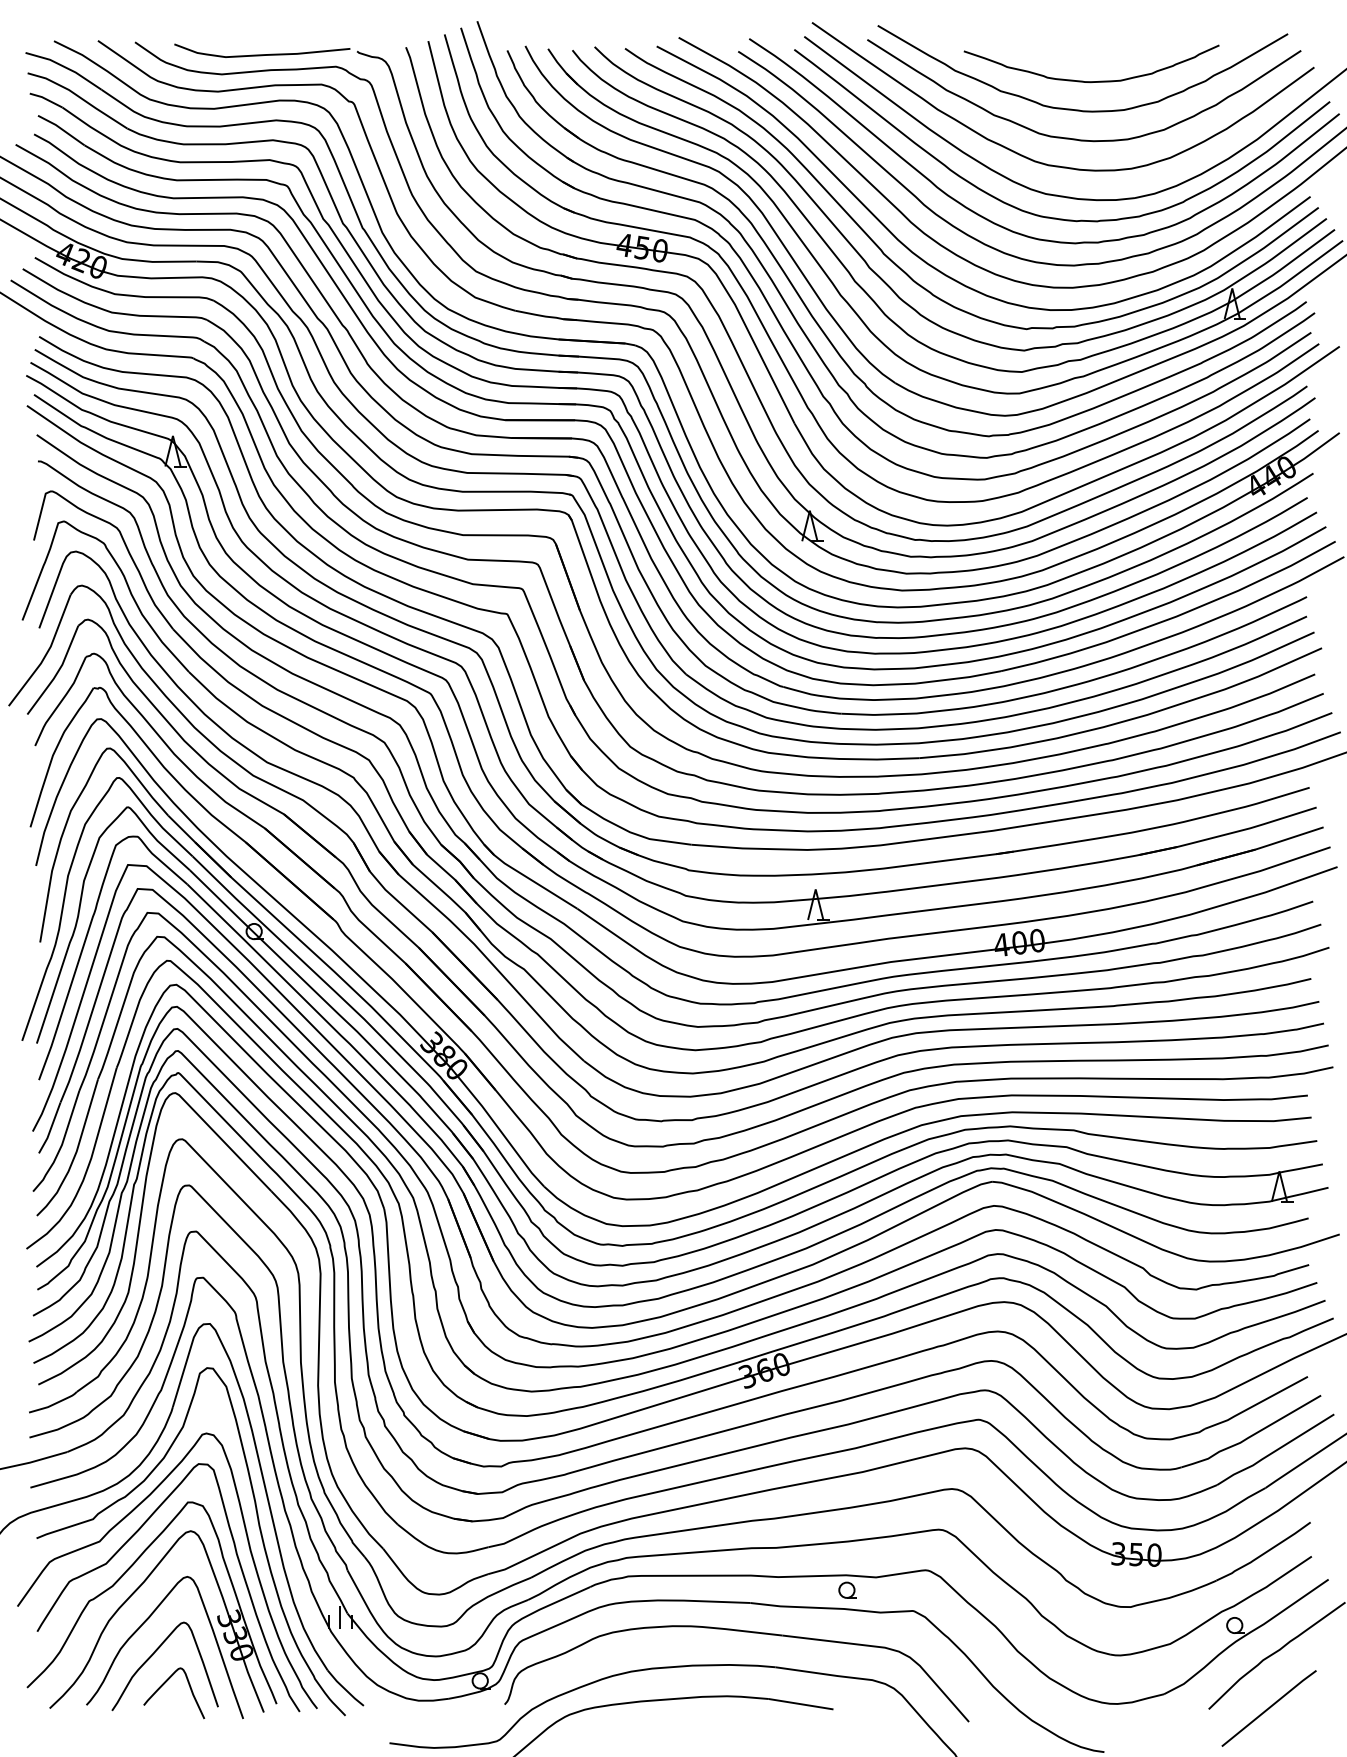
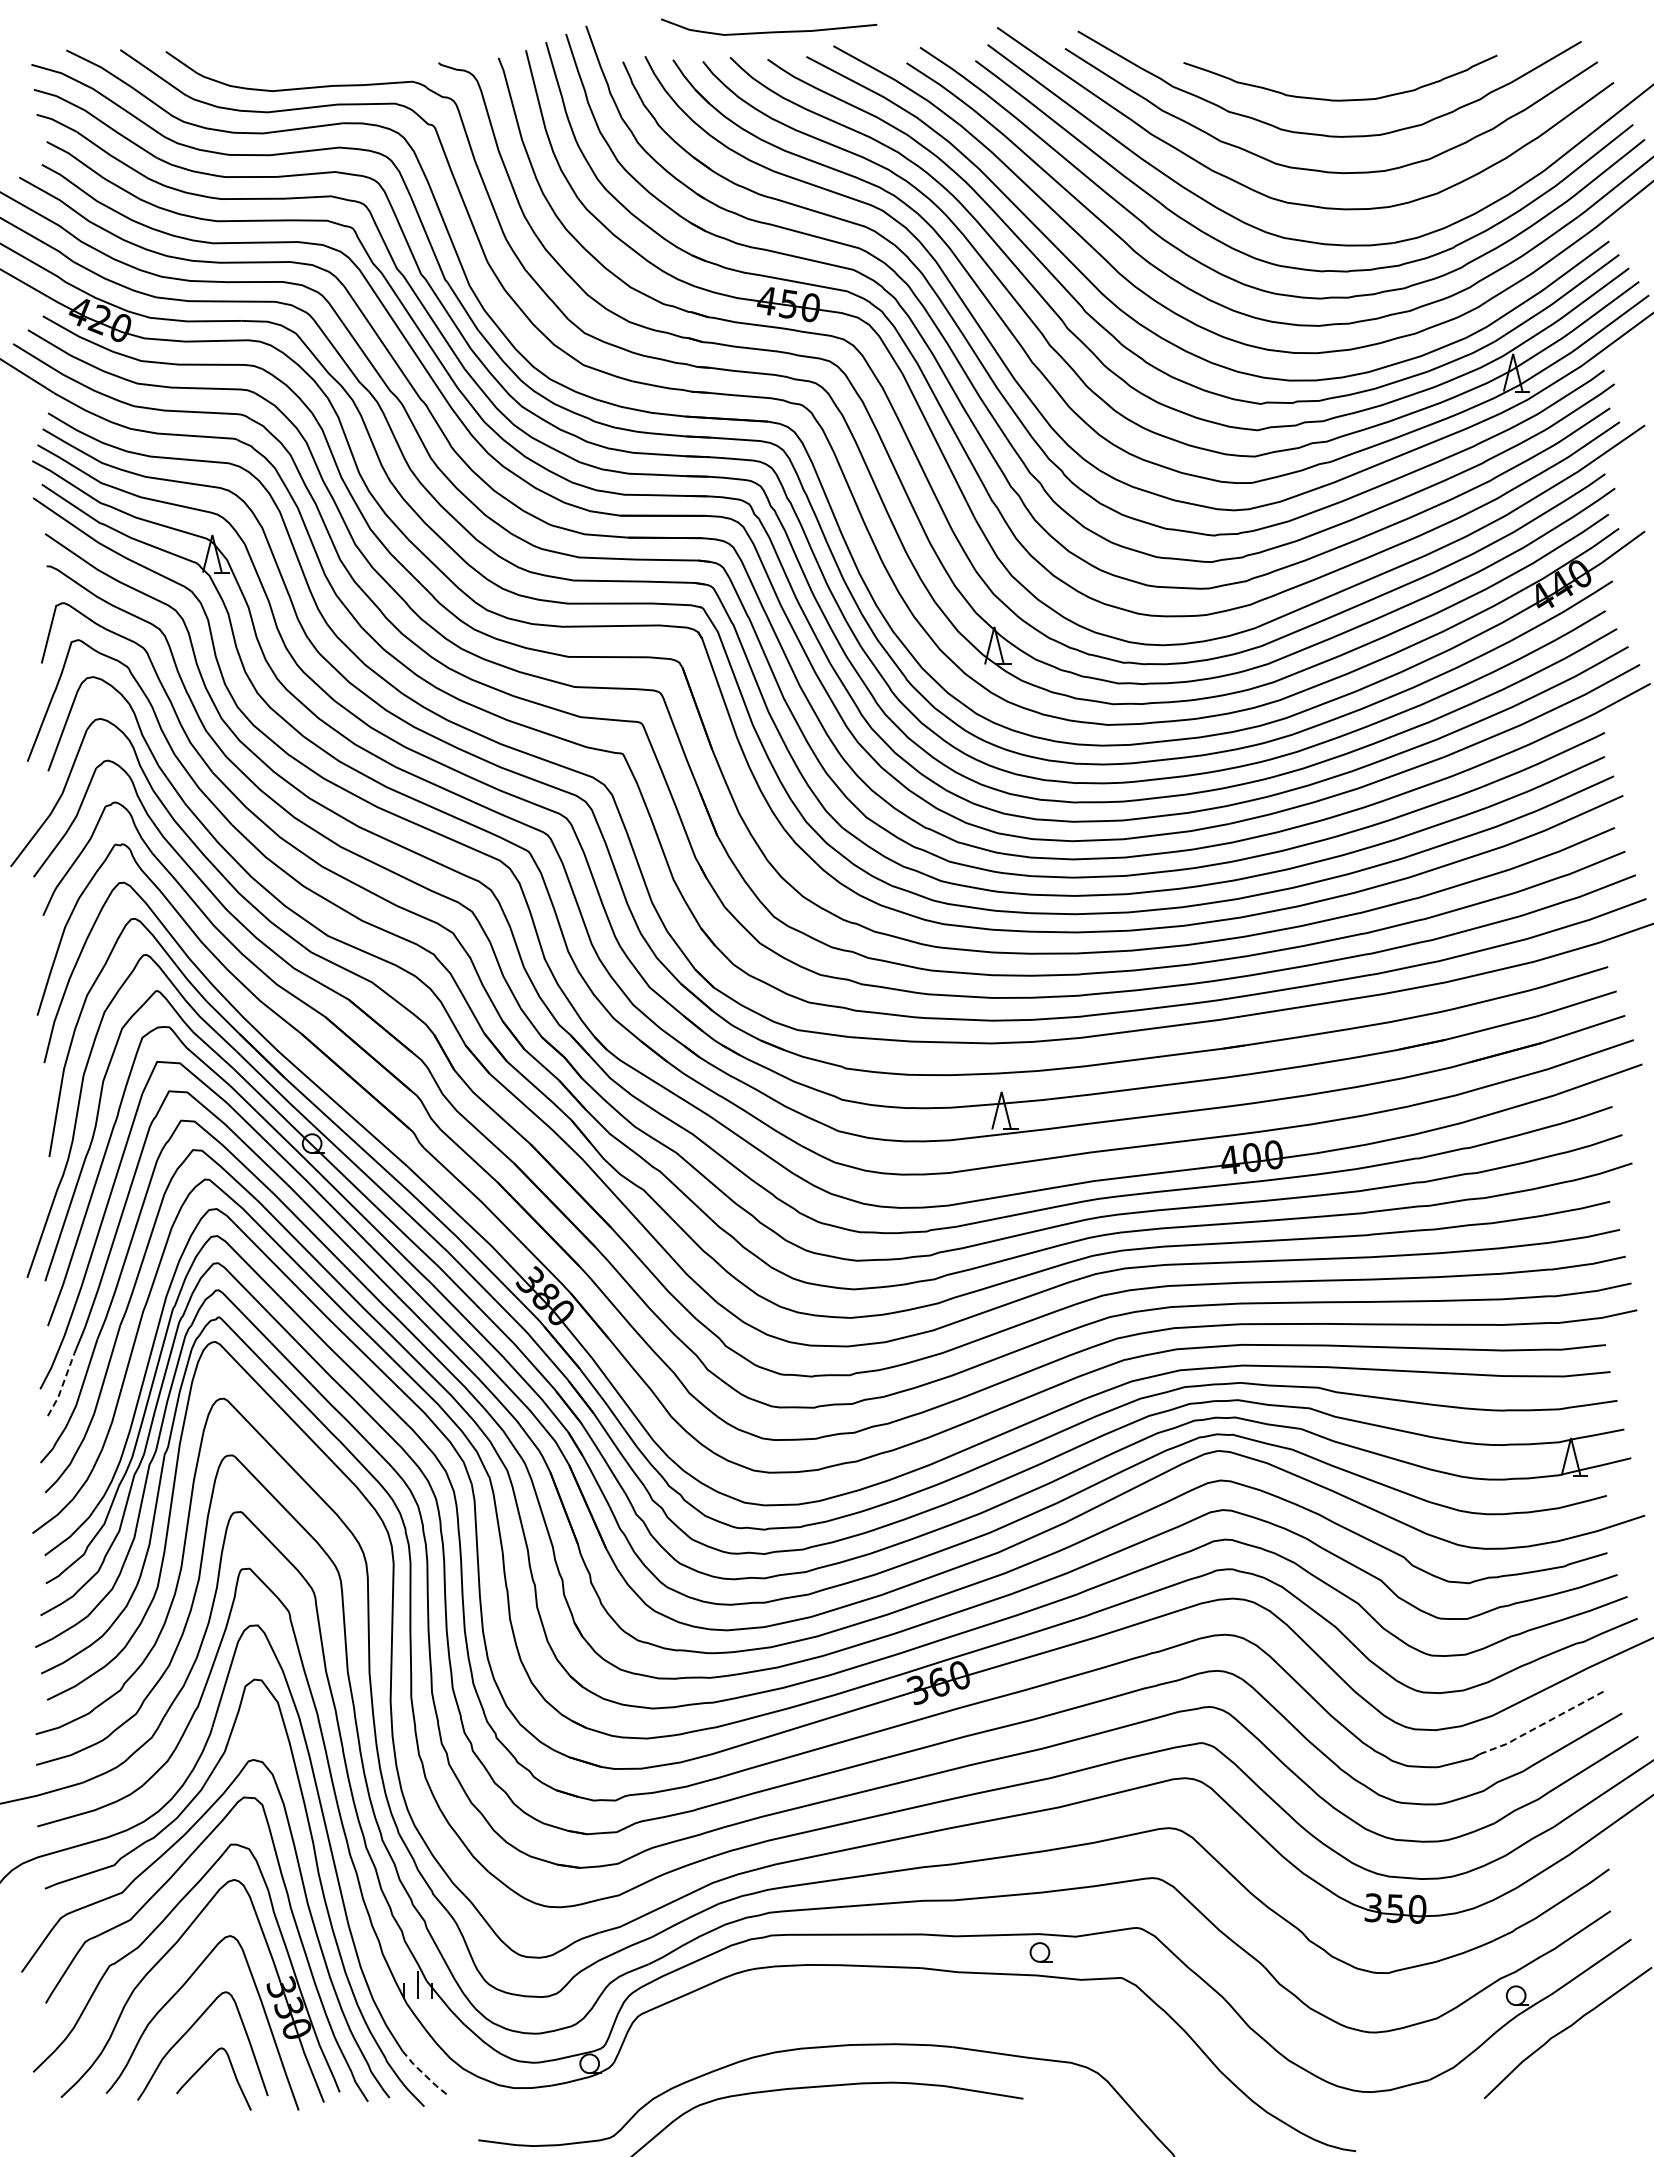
curve: (262, 54) -> (769, 31), moved
line: (50, 1129) -> (62, 1386), solid -> dashed
line: (1256, 1404) -> (1542, 1724), solid -> dashed
part: (739, 1631) -> (908, 2003), removed
line: (344, 1688) -> (423, 2073), solid -> dashed
line: (1269, 1708) -> (1558, 2097), removed

